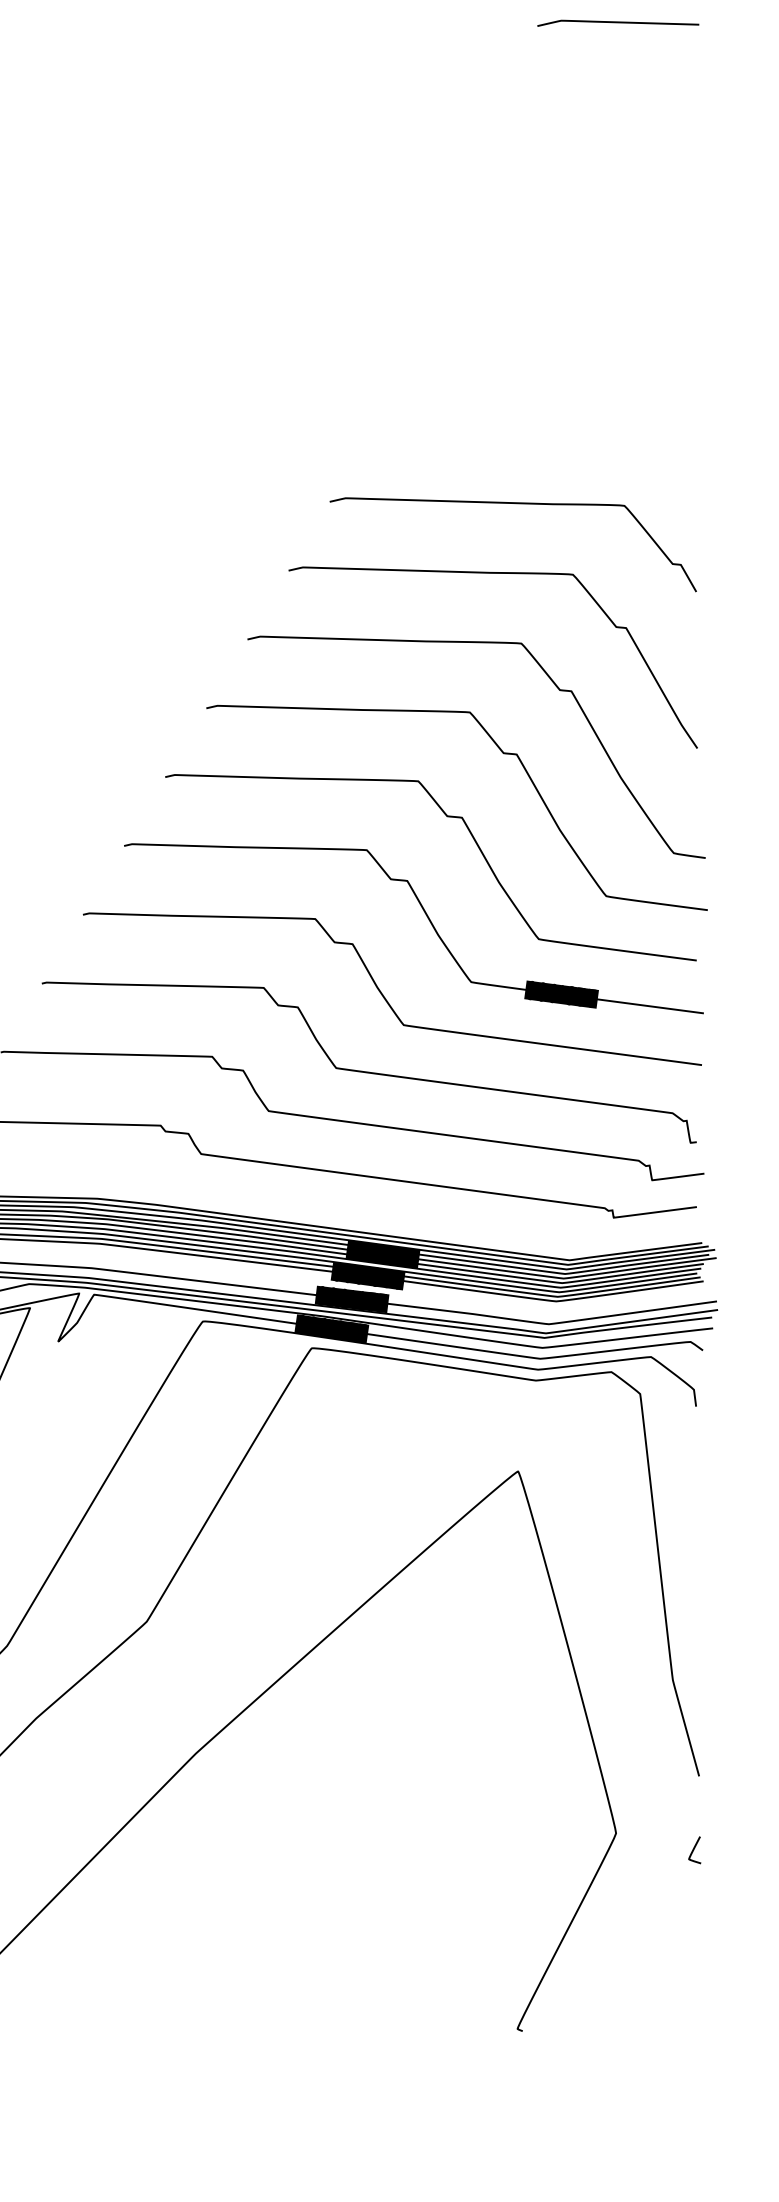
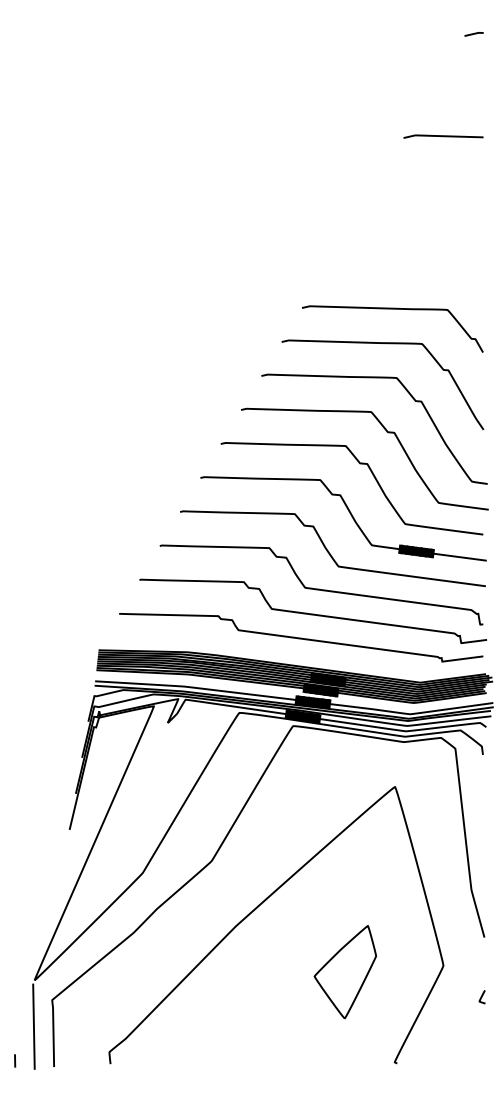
curve: (618, 22) -> (443, 136), moved
part: (415, 1847) -> (344, 972), added
curve: (693, 1851) -> (481, 997), moved

